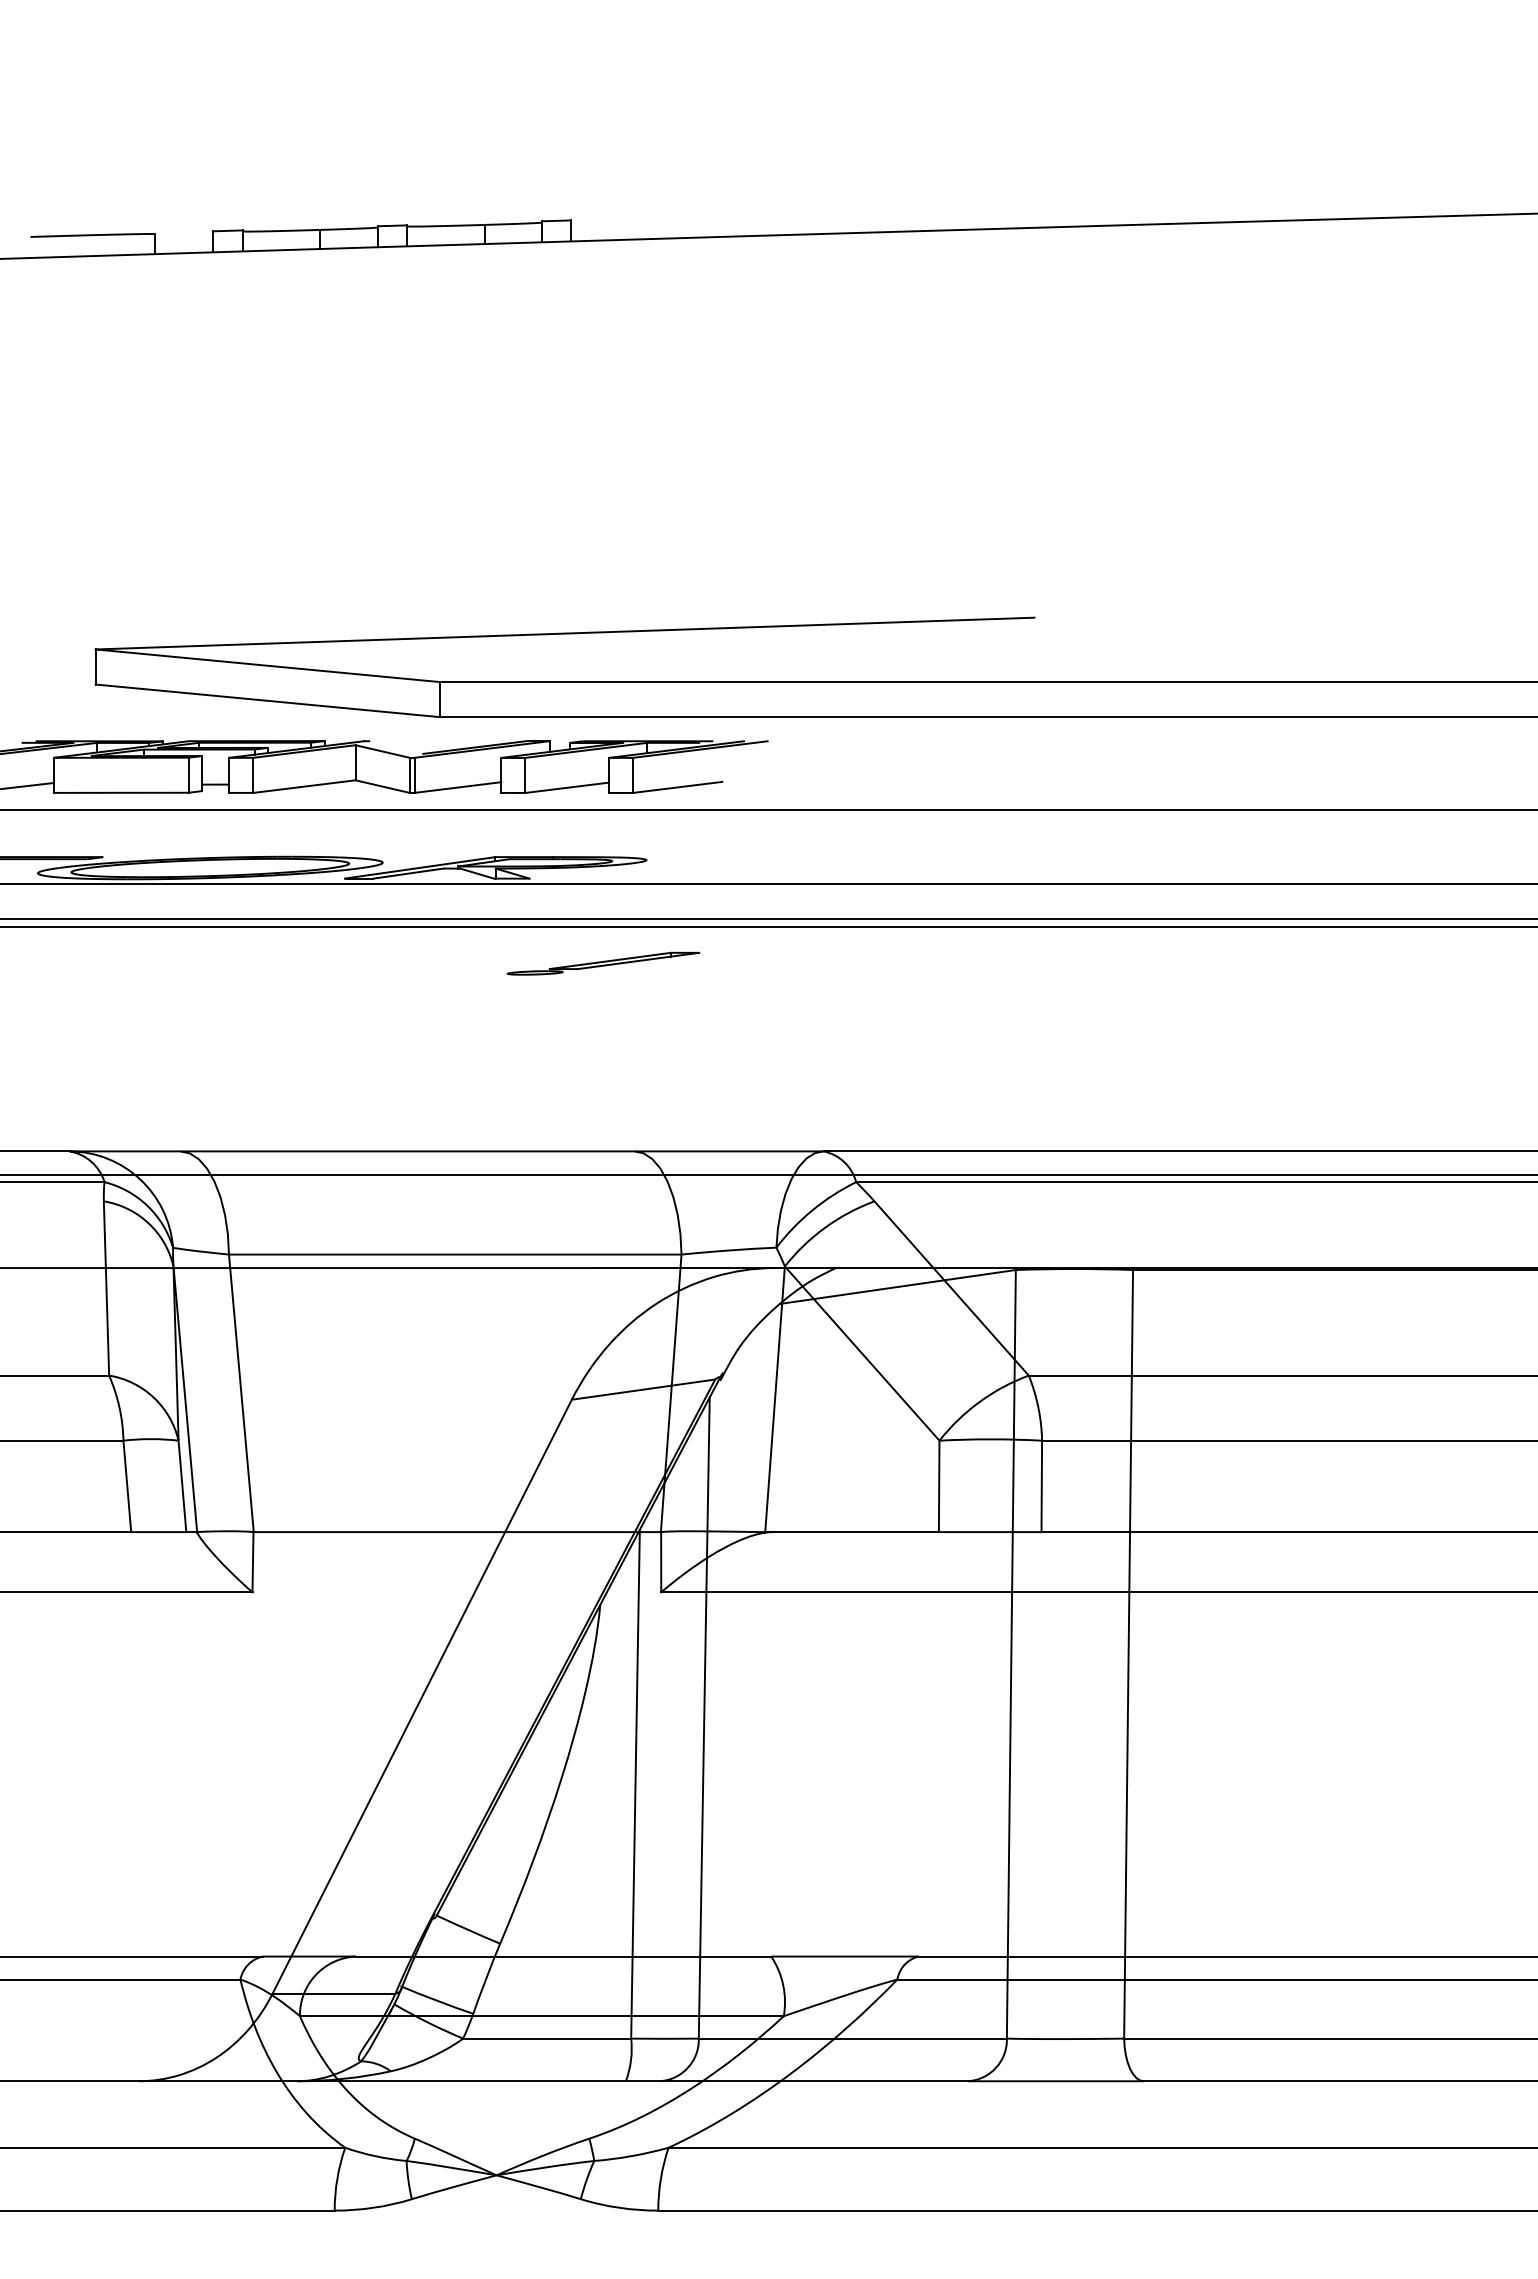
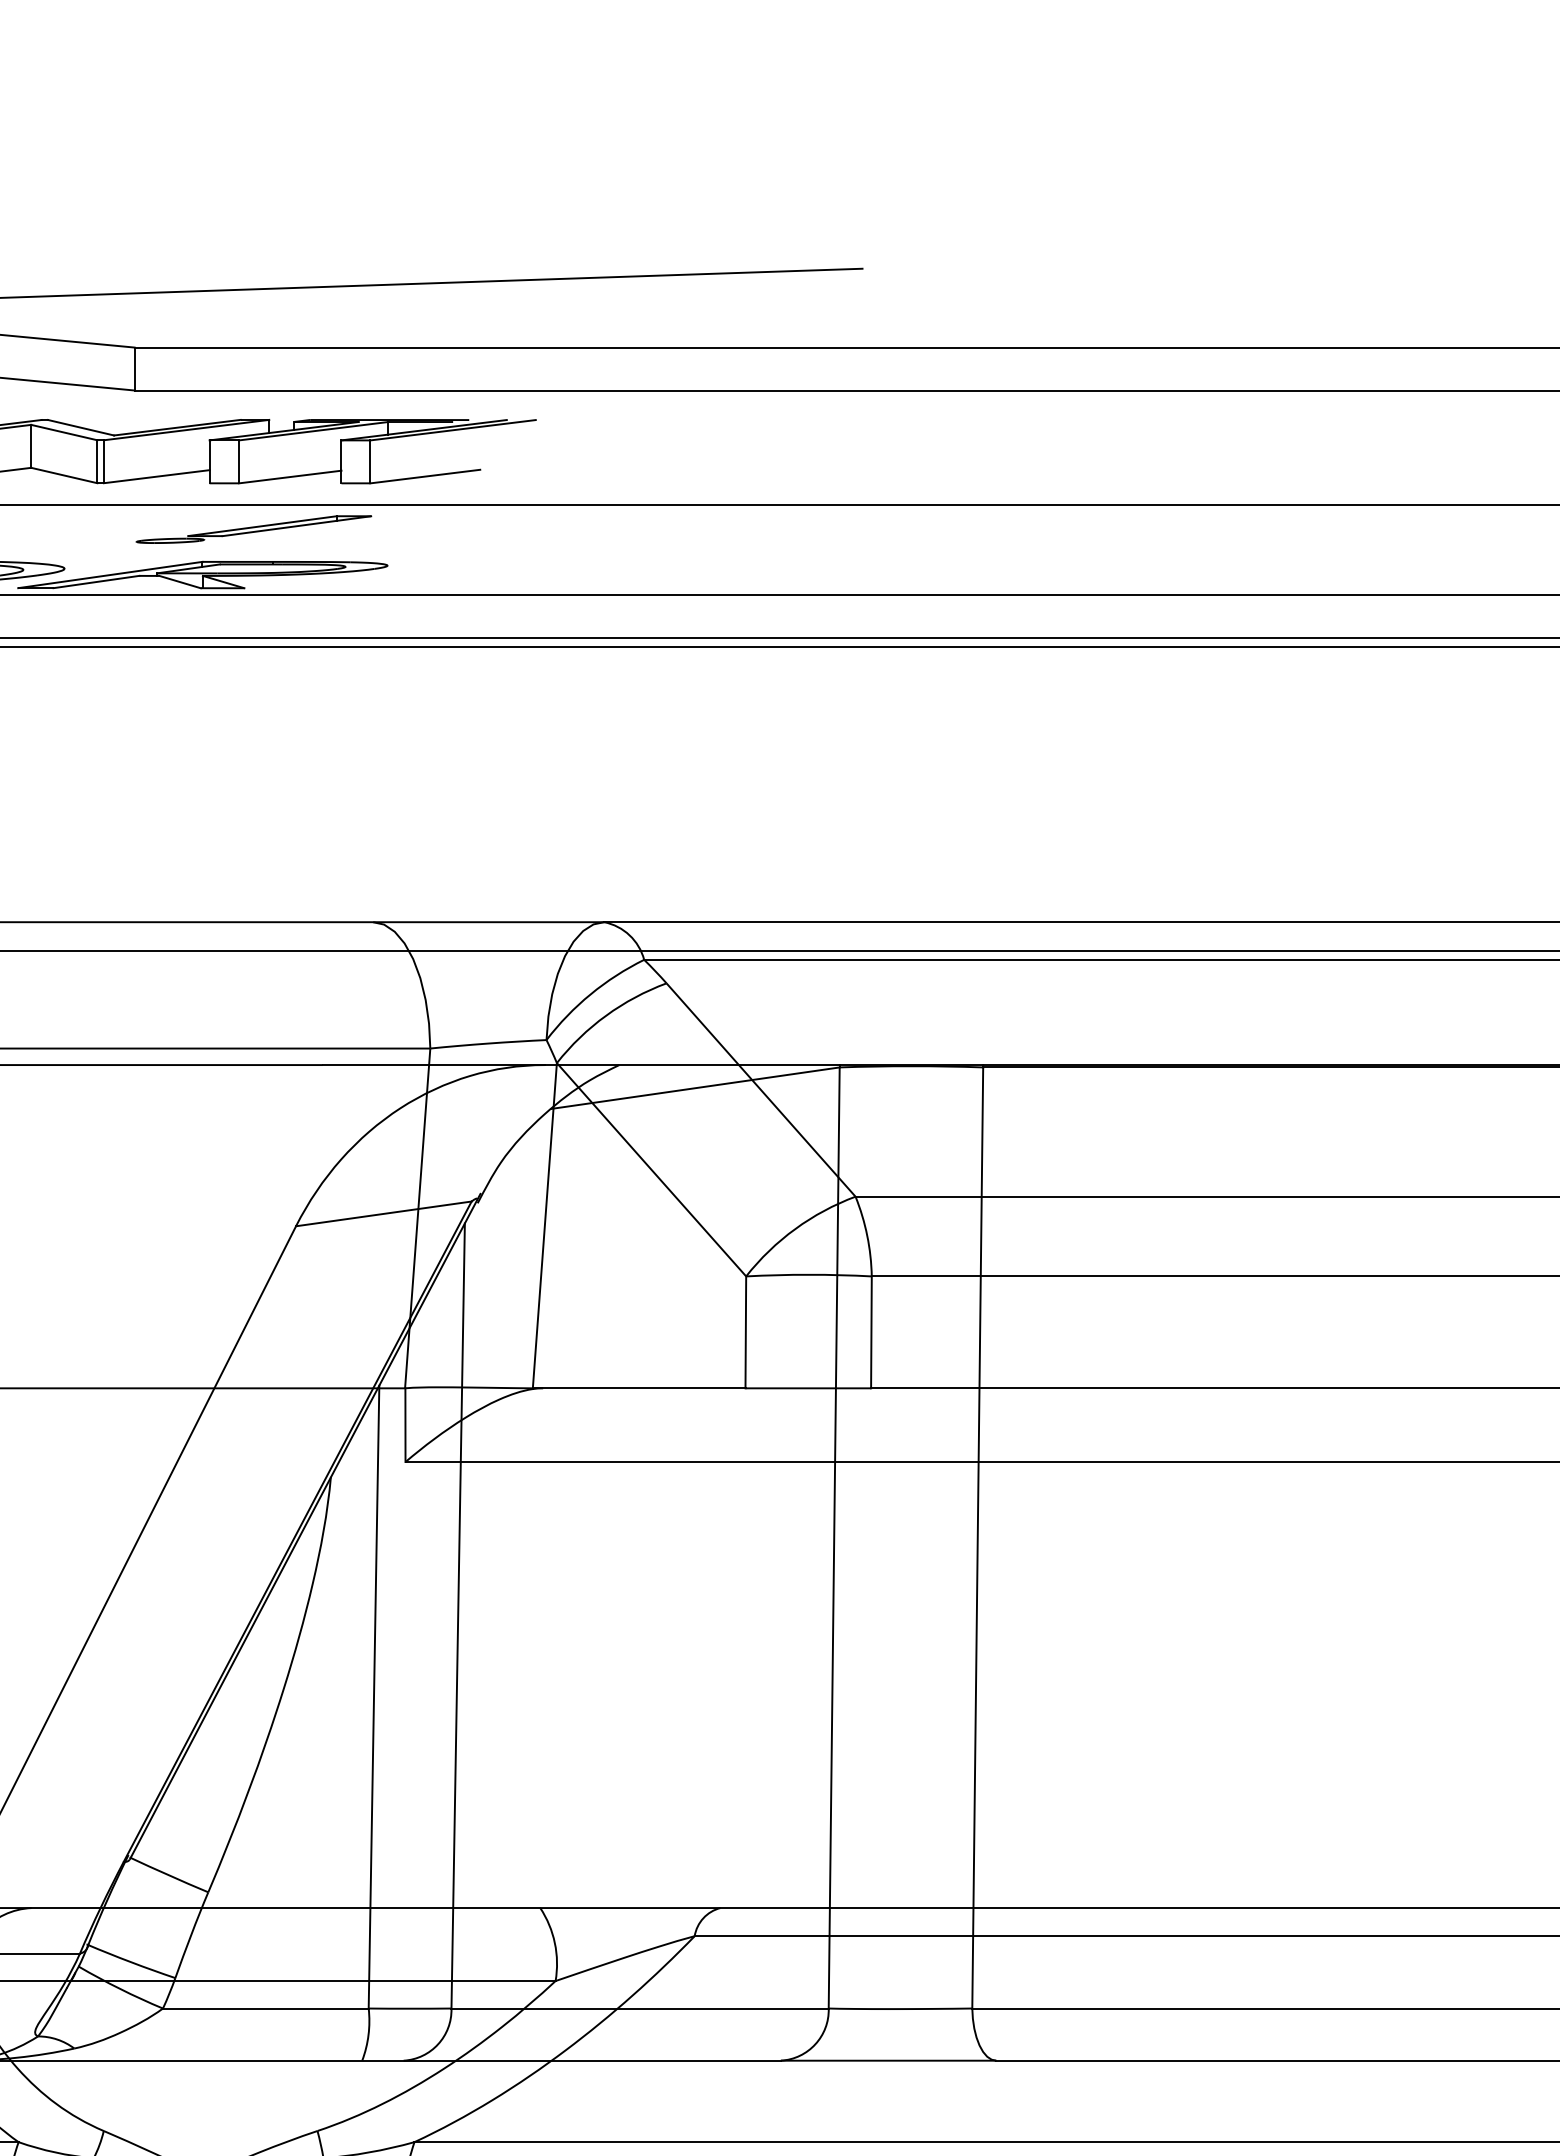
line: (396, 747) -> (81, 427), added
part: (603, 963) -> (253, 529), moved

